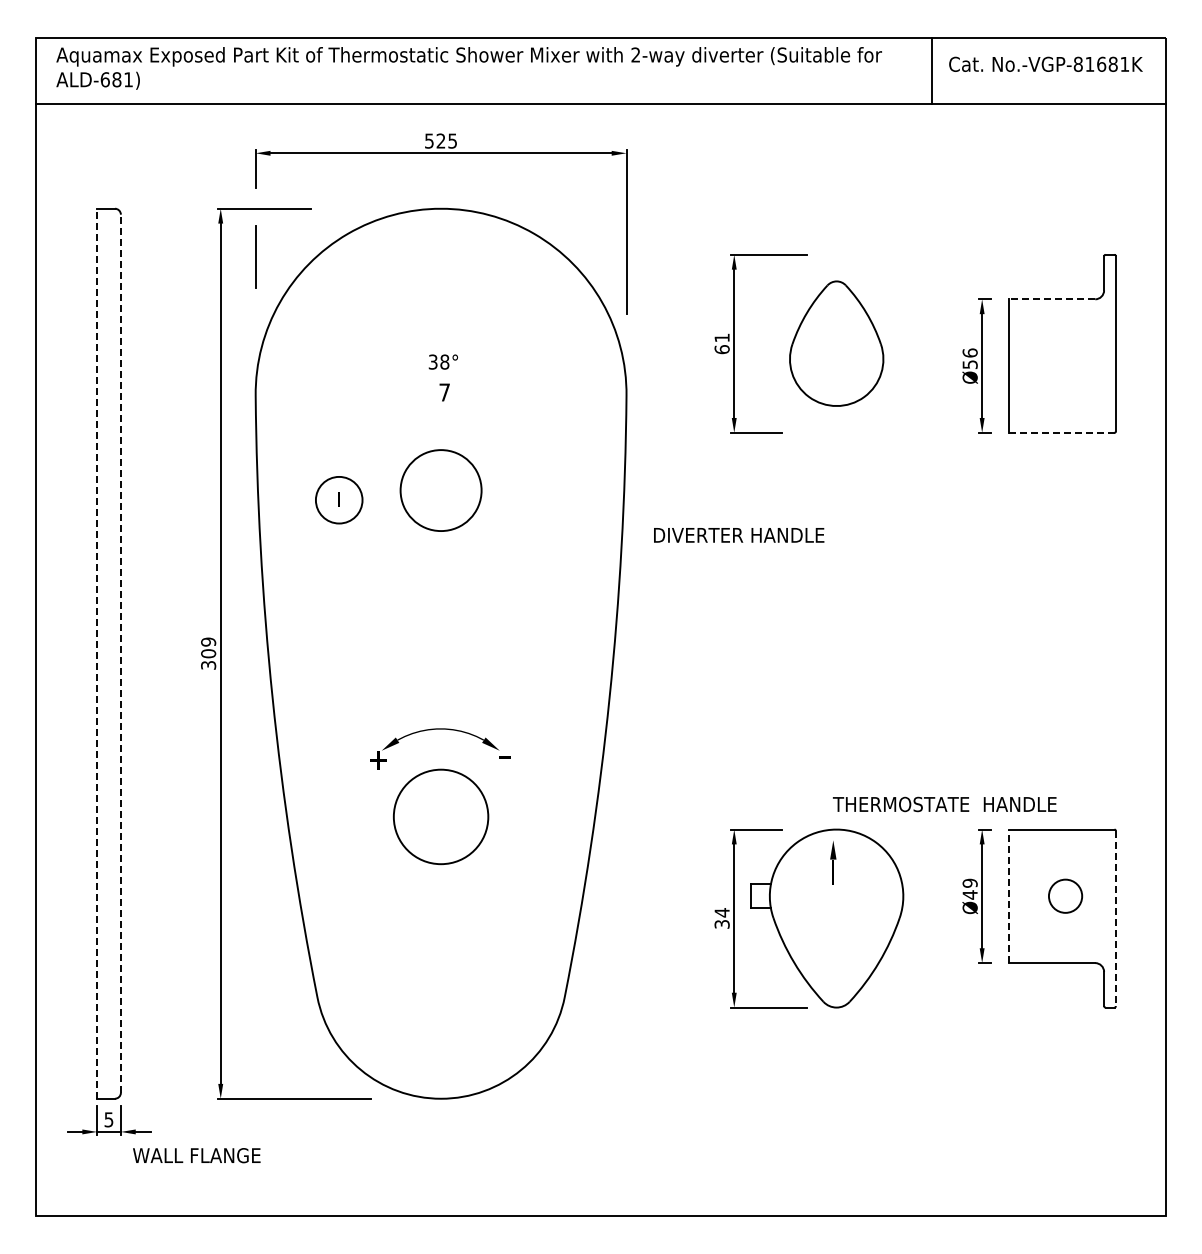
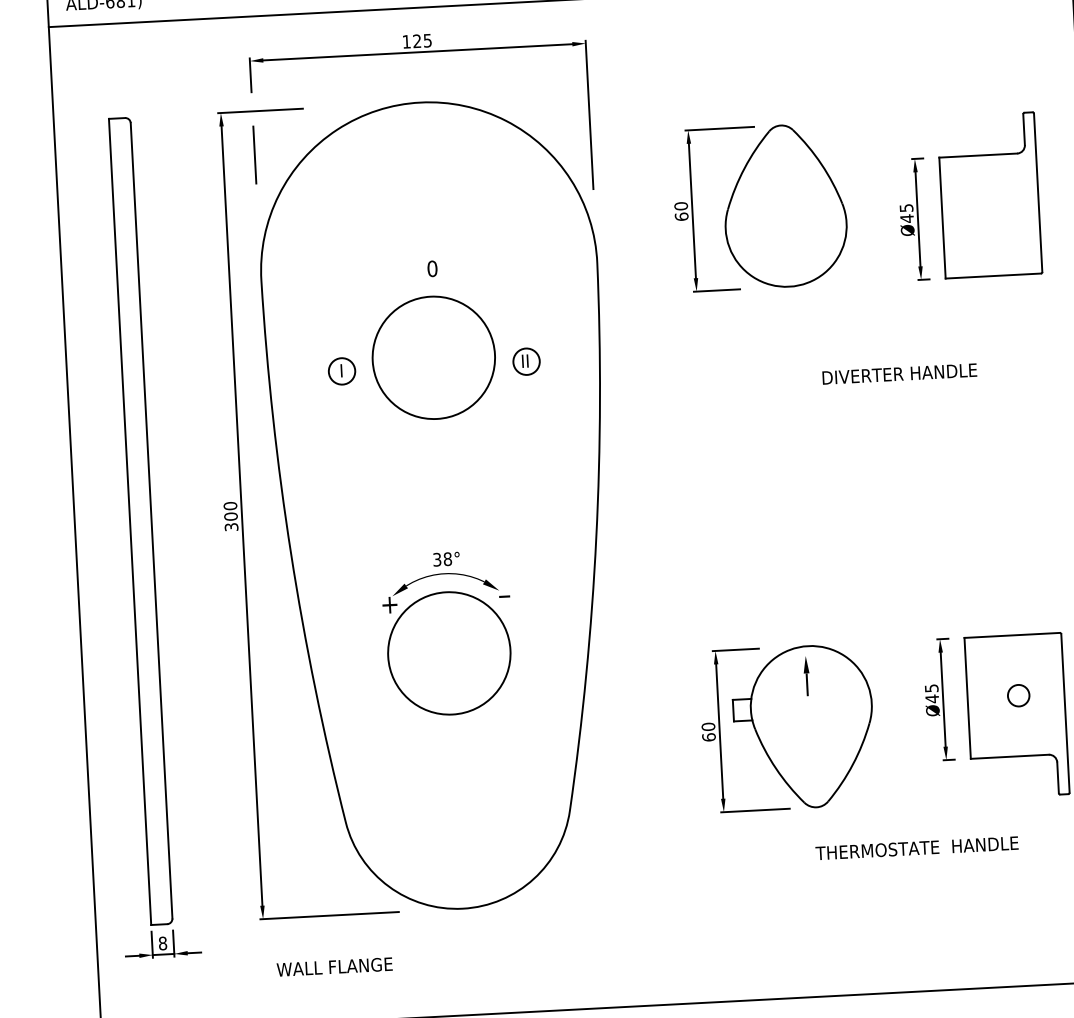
text: (429, 140) -> (406, 41), 525 -> 125
line: (1051, 299) -> (977, 155), dashed -> solid
text: (721, 337) -> (680, 205), 61 -> 60
part: (836, 343) -> (785, 205), size x1.43
text: (969, 358) -> (906, 213), Ø56 -> Ø45
text: (442, 361) -> (445, 558), moved
text: (444, 392) -> (432, 268), 7 -> 0
line: (1061, 432) -> (993, 275), dashed -> solid
circle: (440, 490) -> (433, 357), size x1.67
circle: (338, 499) -> (341, 370), size x0.62
part: (542, 499) -> (526, 361), added
text: (739, 535) -> (900, 374), moved
text: (208, 641) -> (230, 505), 309 -> 300
line: (97, 653) -> (130, 521), dashed -> solid
line: (120, 653) -> (151, 520), dashed -> solid
text: (944, 804) -> (916, 848), moved
circle: (440, 816) -> (448, 653), size x1.43
text: (969, 882) -> (931, 687), Ø49 -> Ø45
line: (1009, 896) -> (967, 698), dashed -> solid
circle: (1065, 896) -> (1018, 695), size x0.71
text: (721, 918) -> (708, 732), 34 -> 60
line: (1115, 918) -> (1065, 713), dashed -> solid
text: (108, 1119) -> (162, 943), 5 -> 8
text: (196, 1155) -> (334, 966), moved

